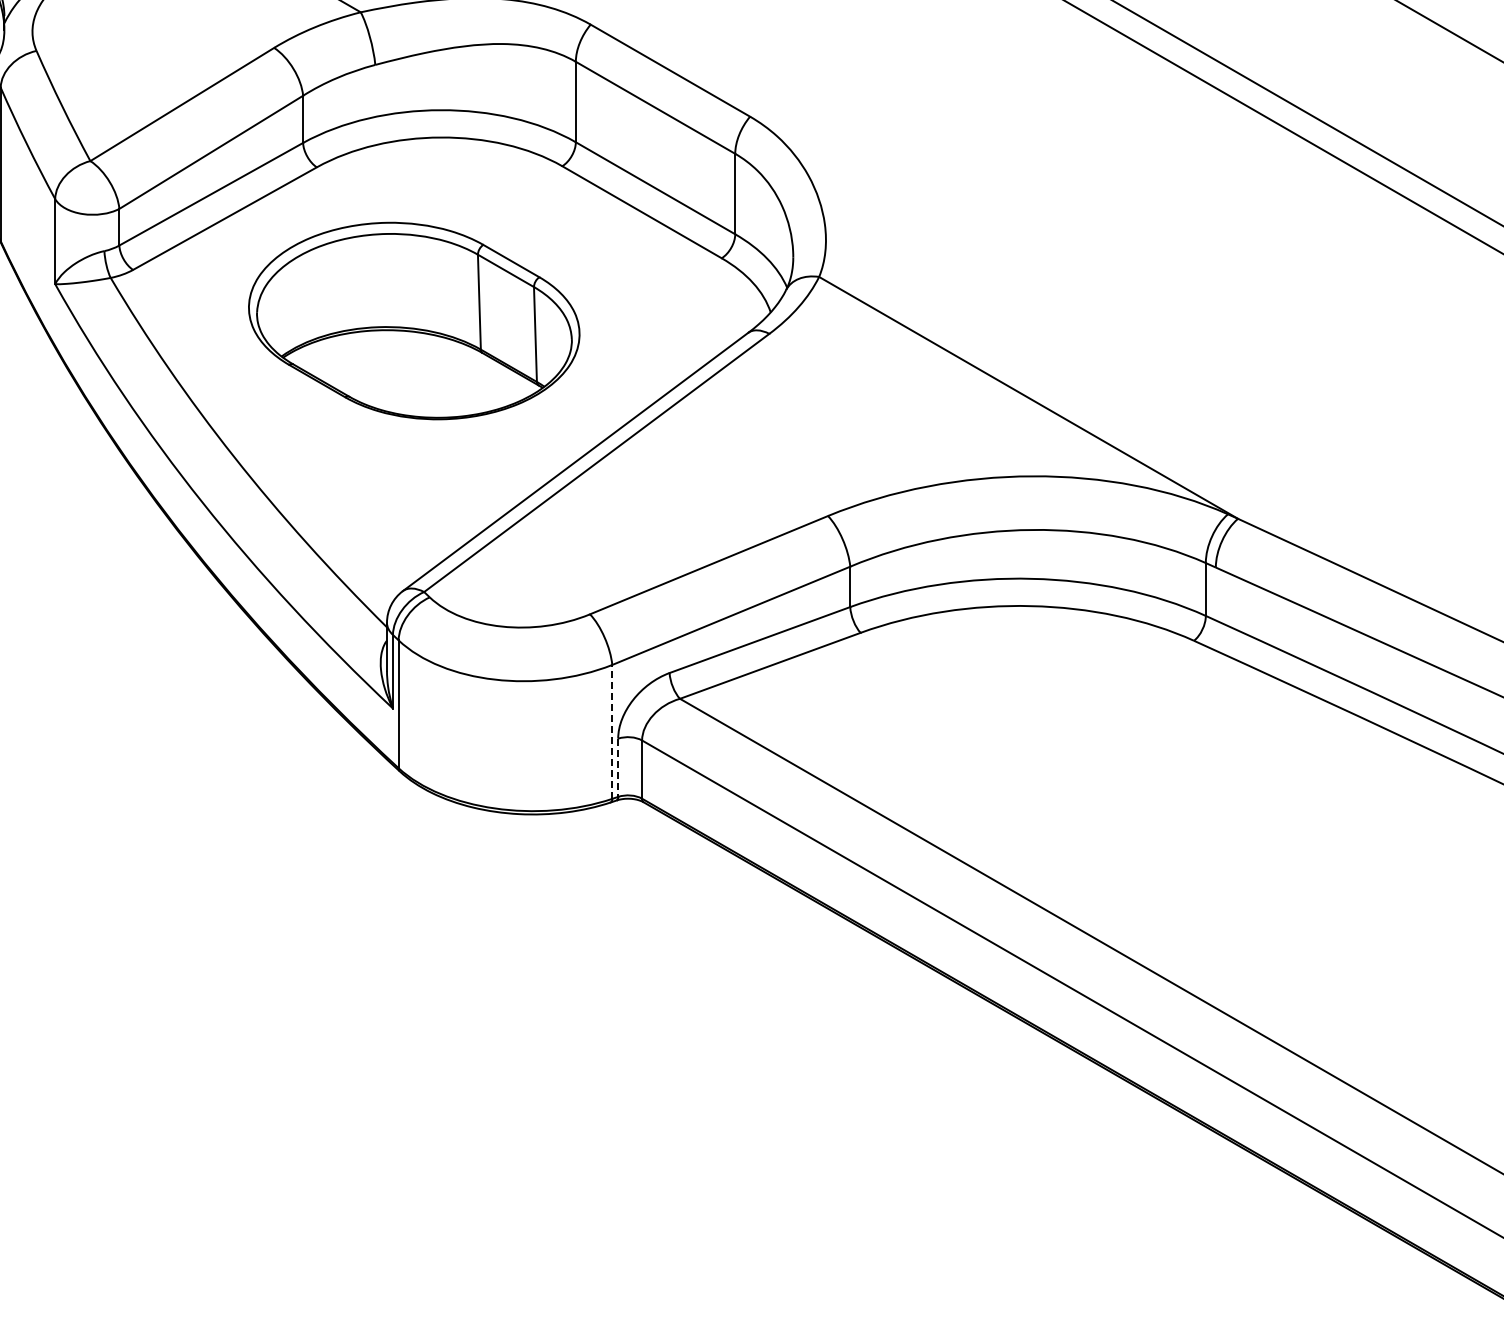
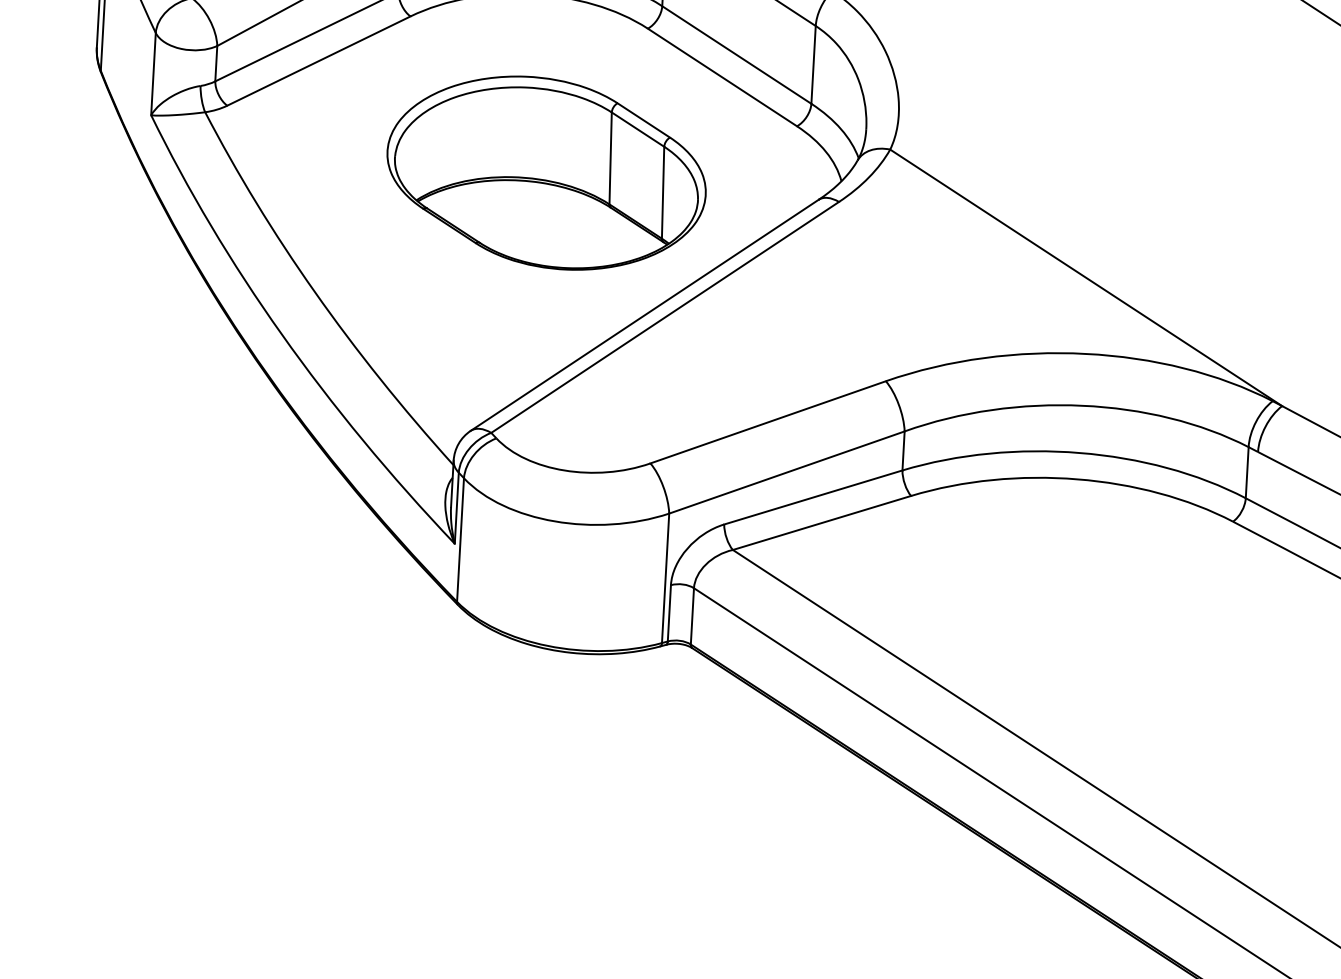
part: (414, 320) -> (546, 172), moved
line: (612, 731) -> (665, 577), dashed -> solid
line: (618, 768) -> (669, 614), dashed -> solid

